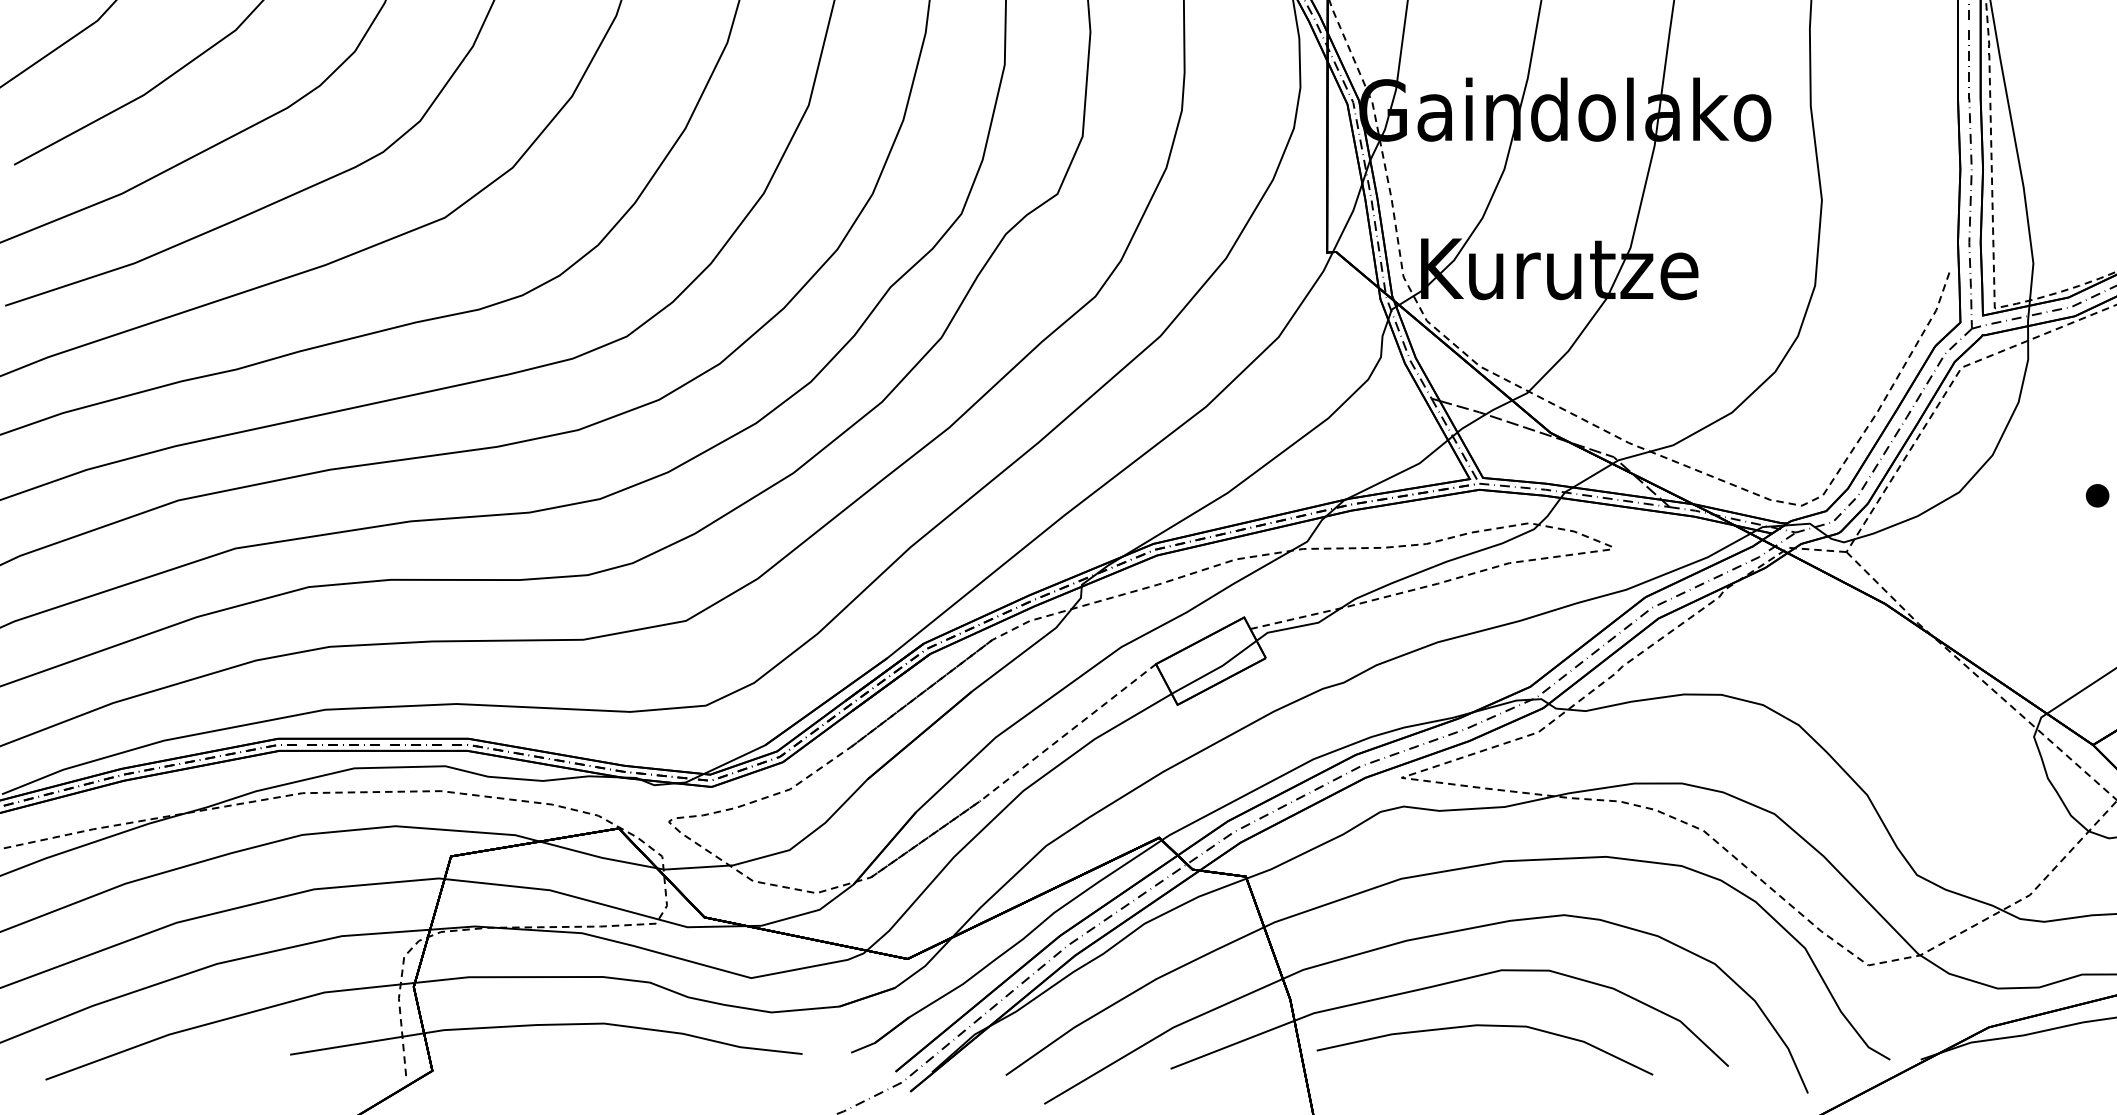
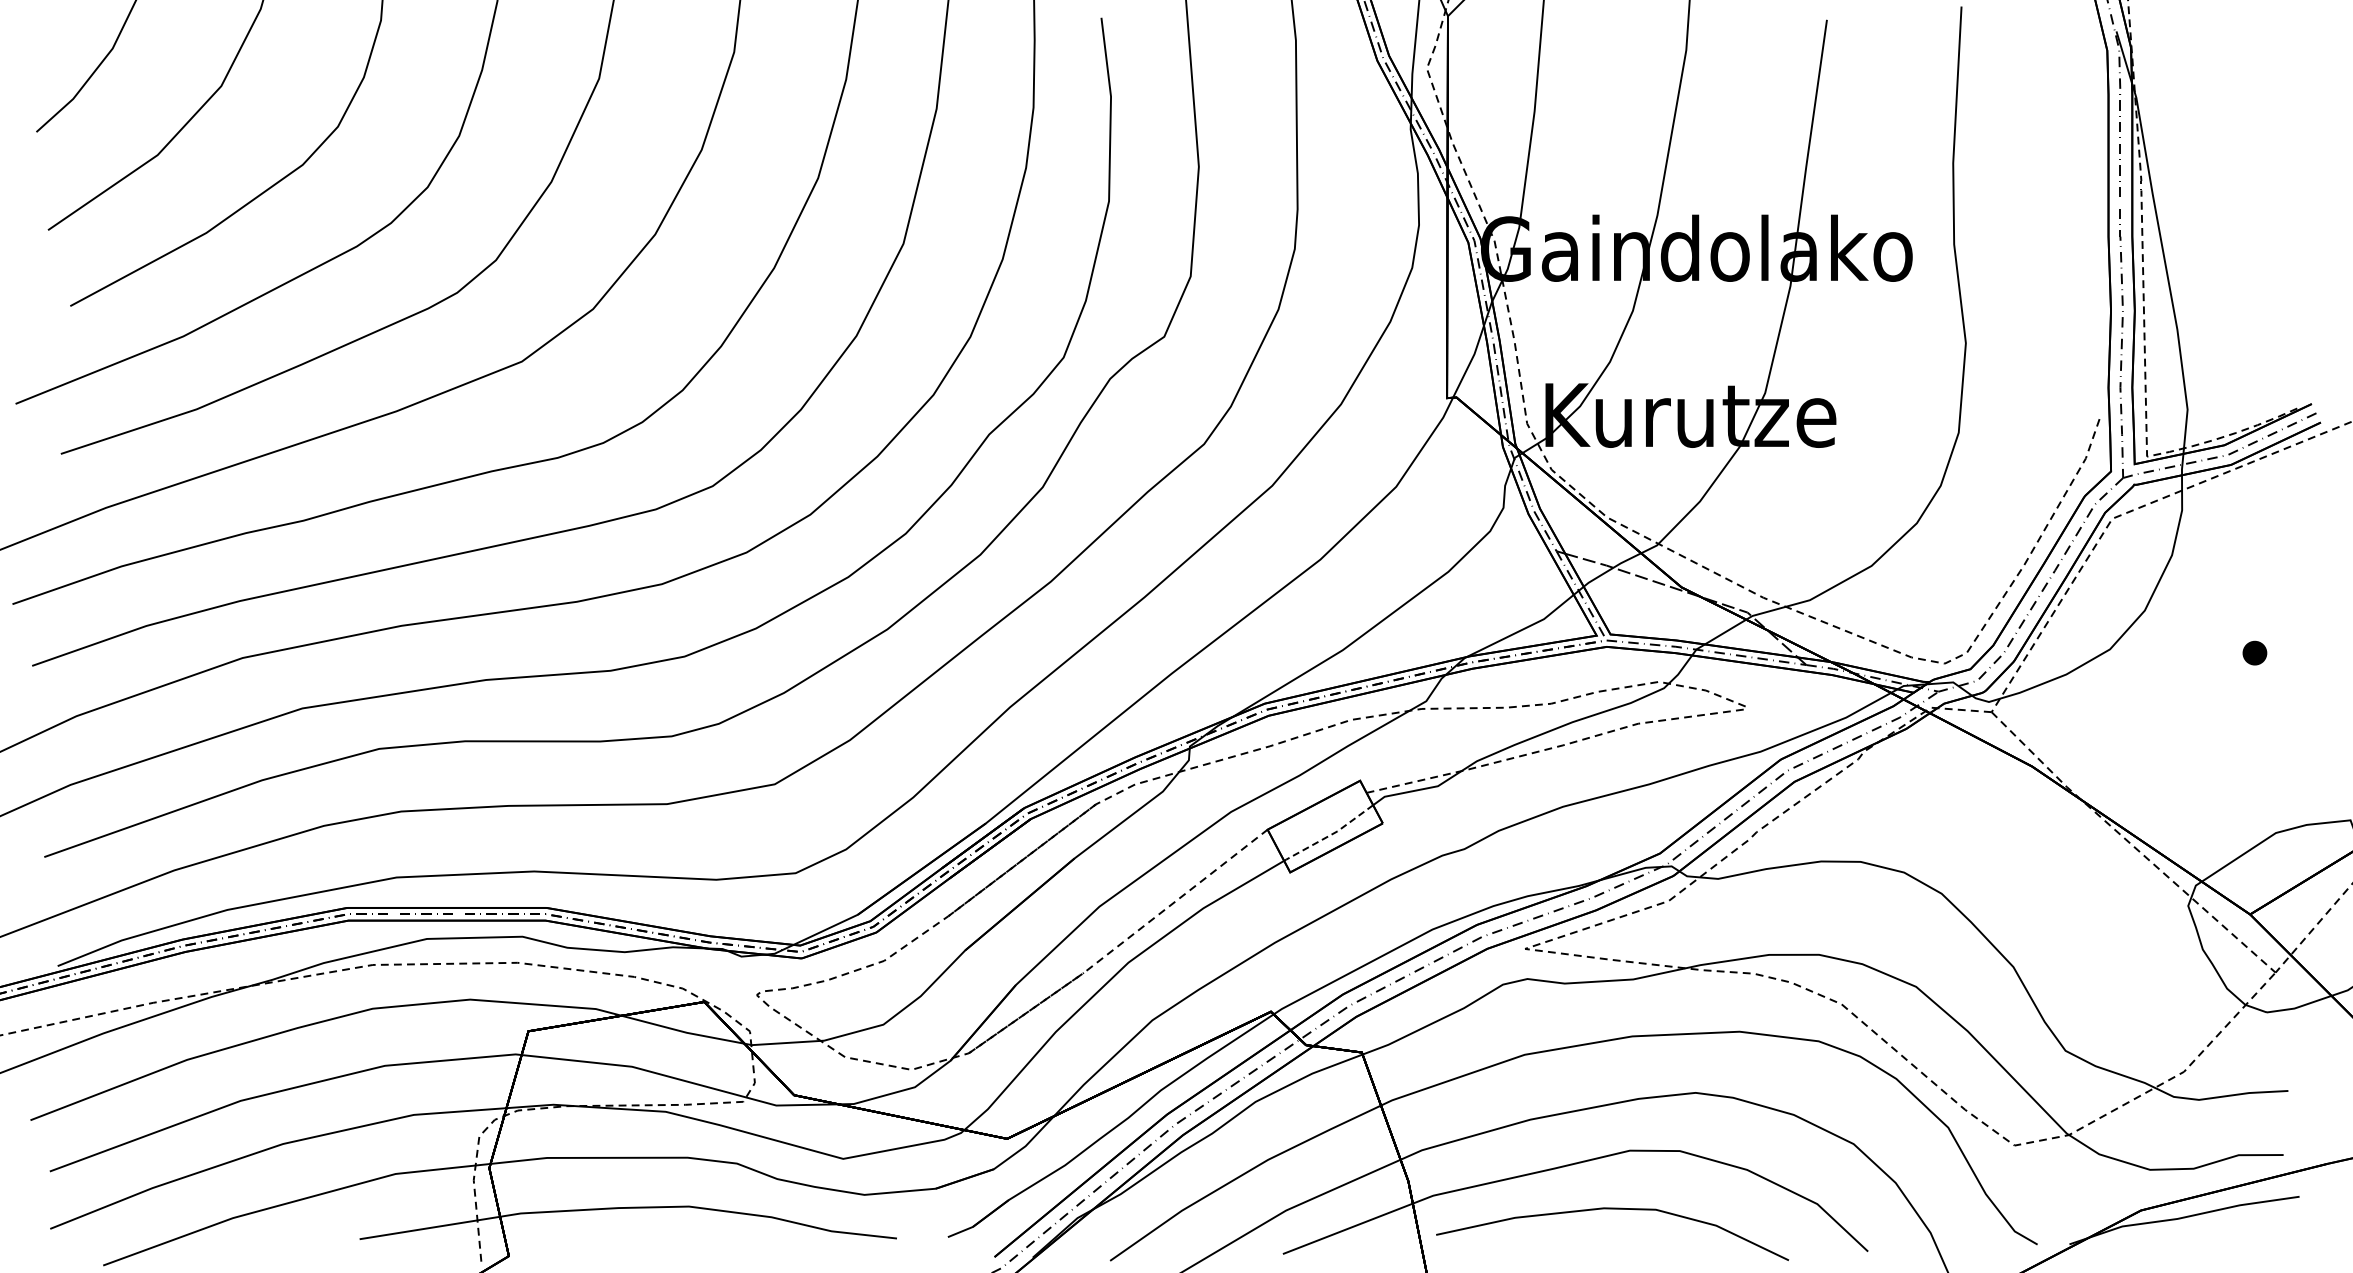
line: (1215, 669) -> (1329, 835), solid -> dashed

